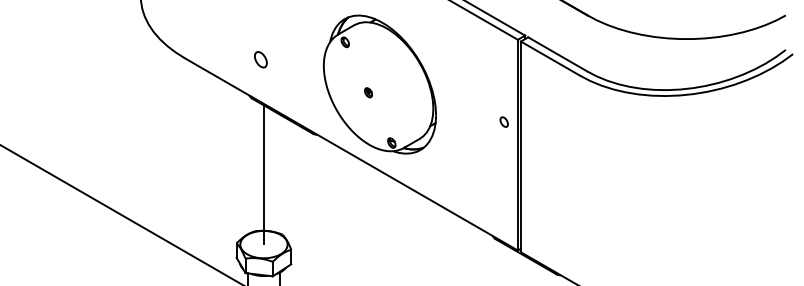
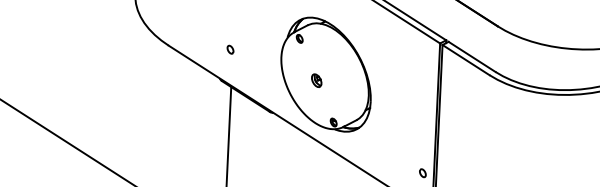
part: (260, 59) -> (230, 49), size x0.62
part: (368, 92) -> (316, 80), size x1.67
part: (503, 121) -> (422, 172), moved

